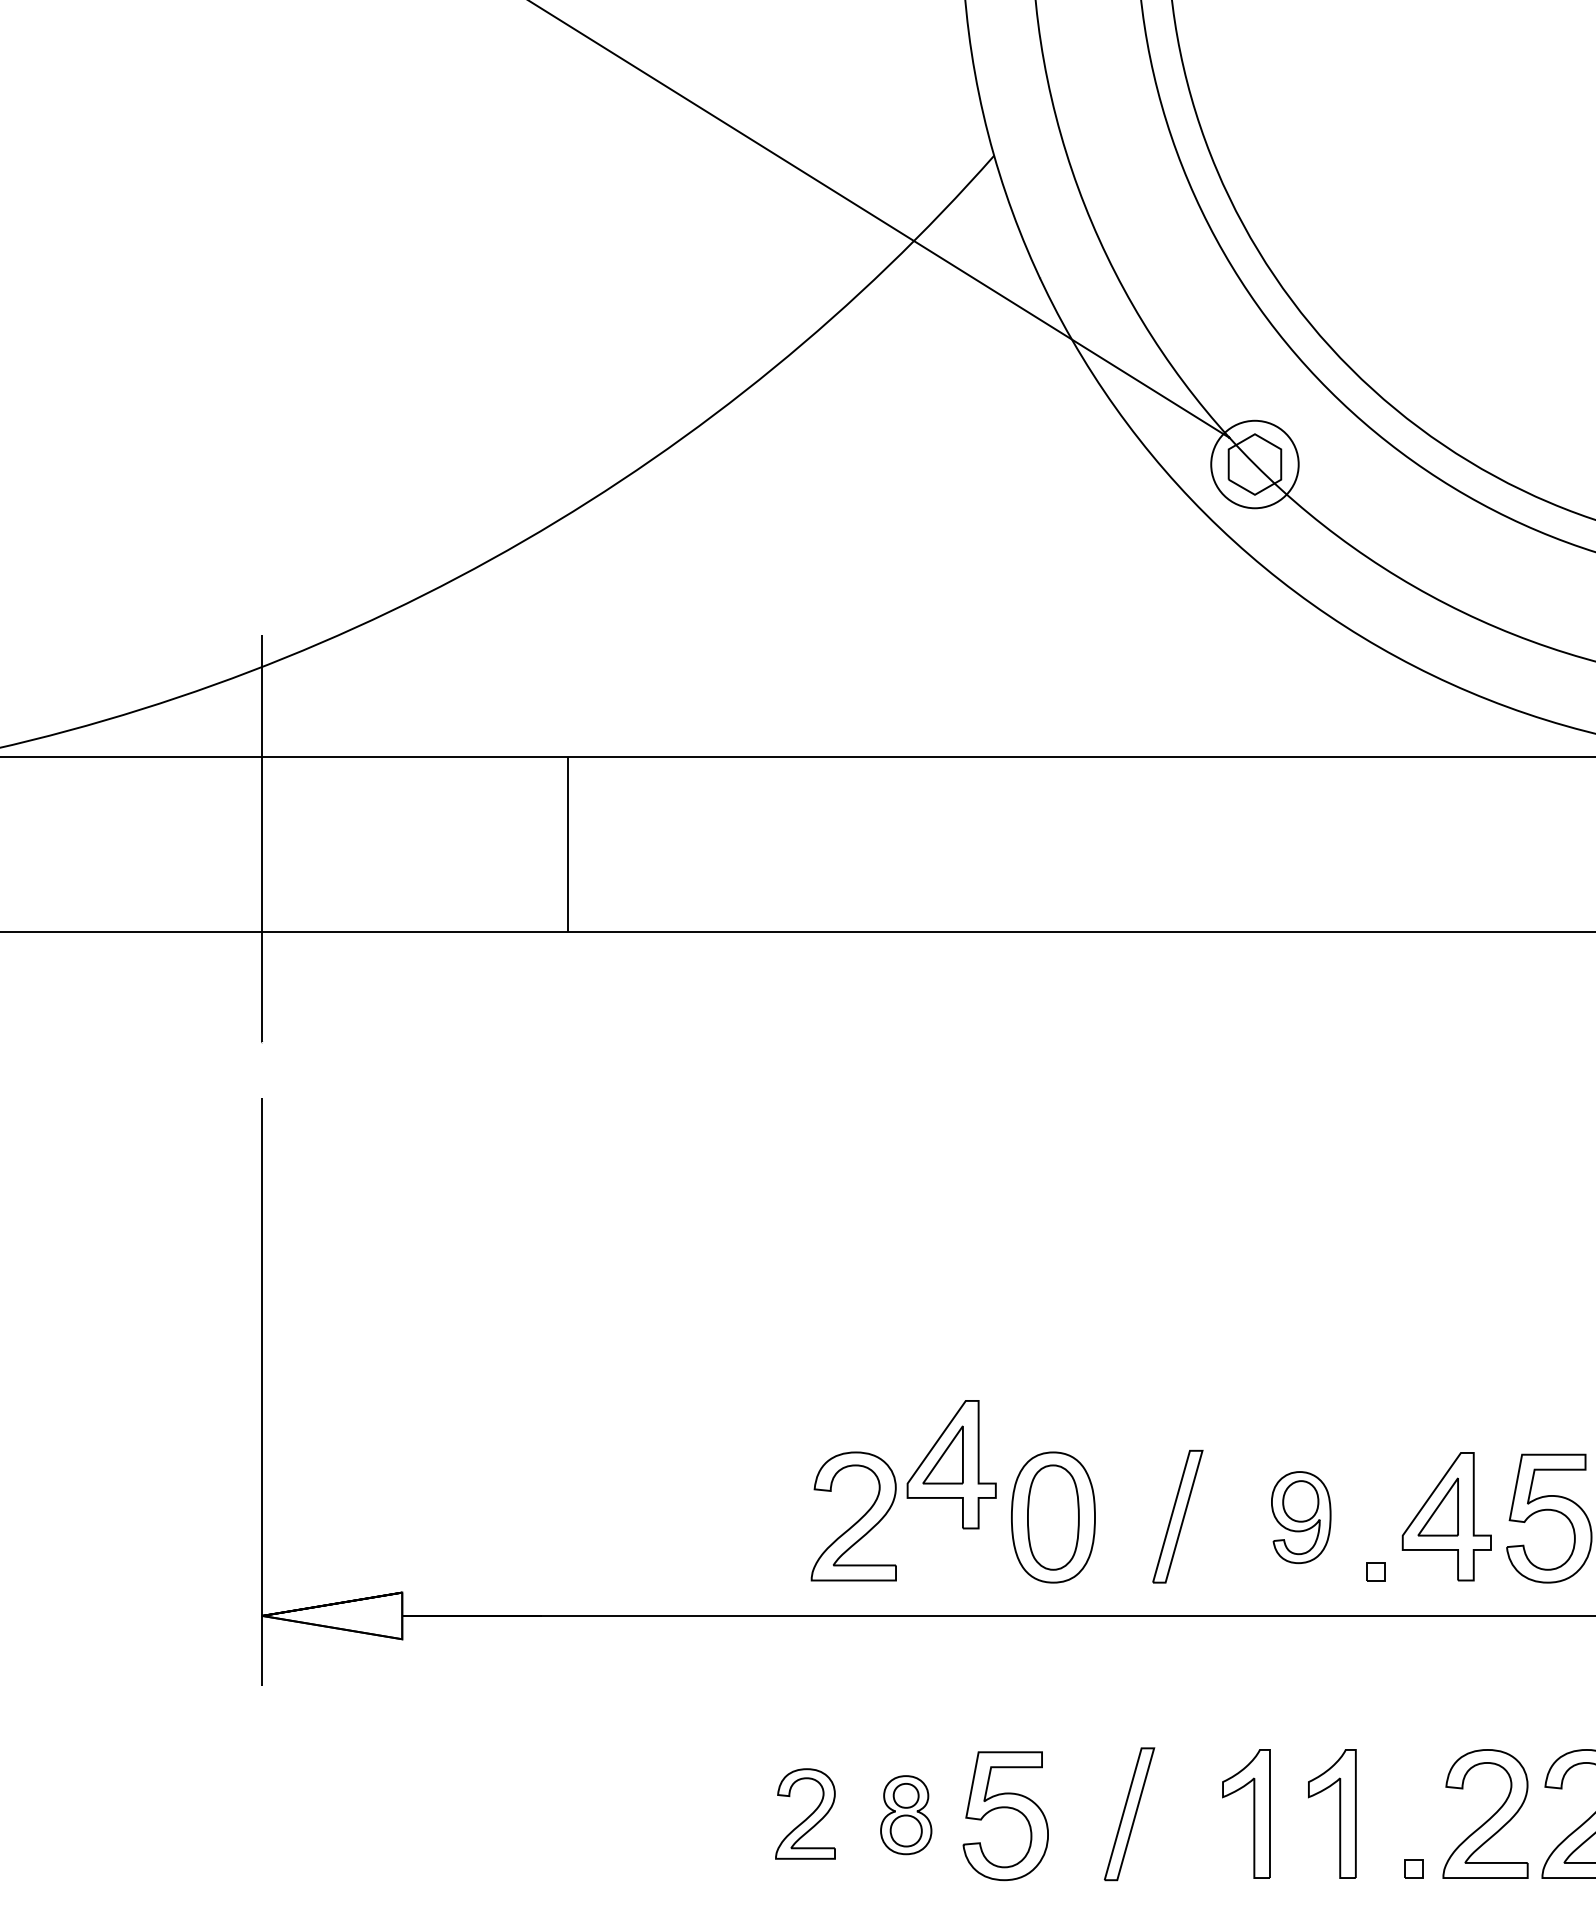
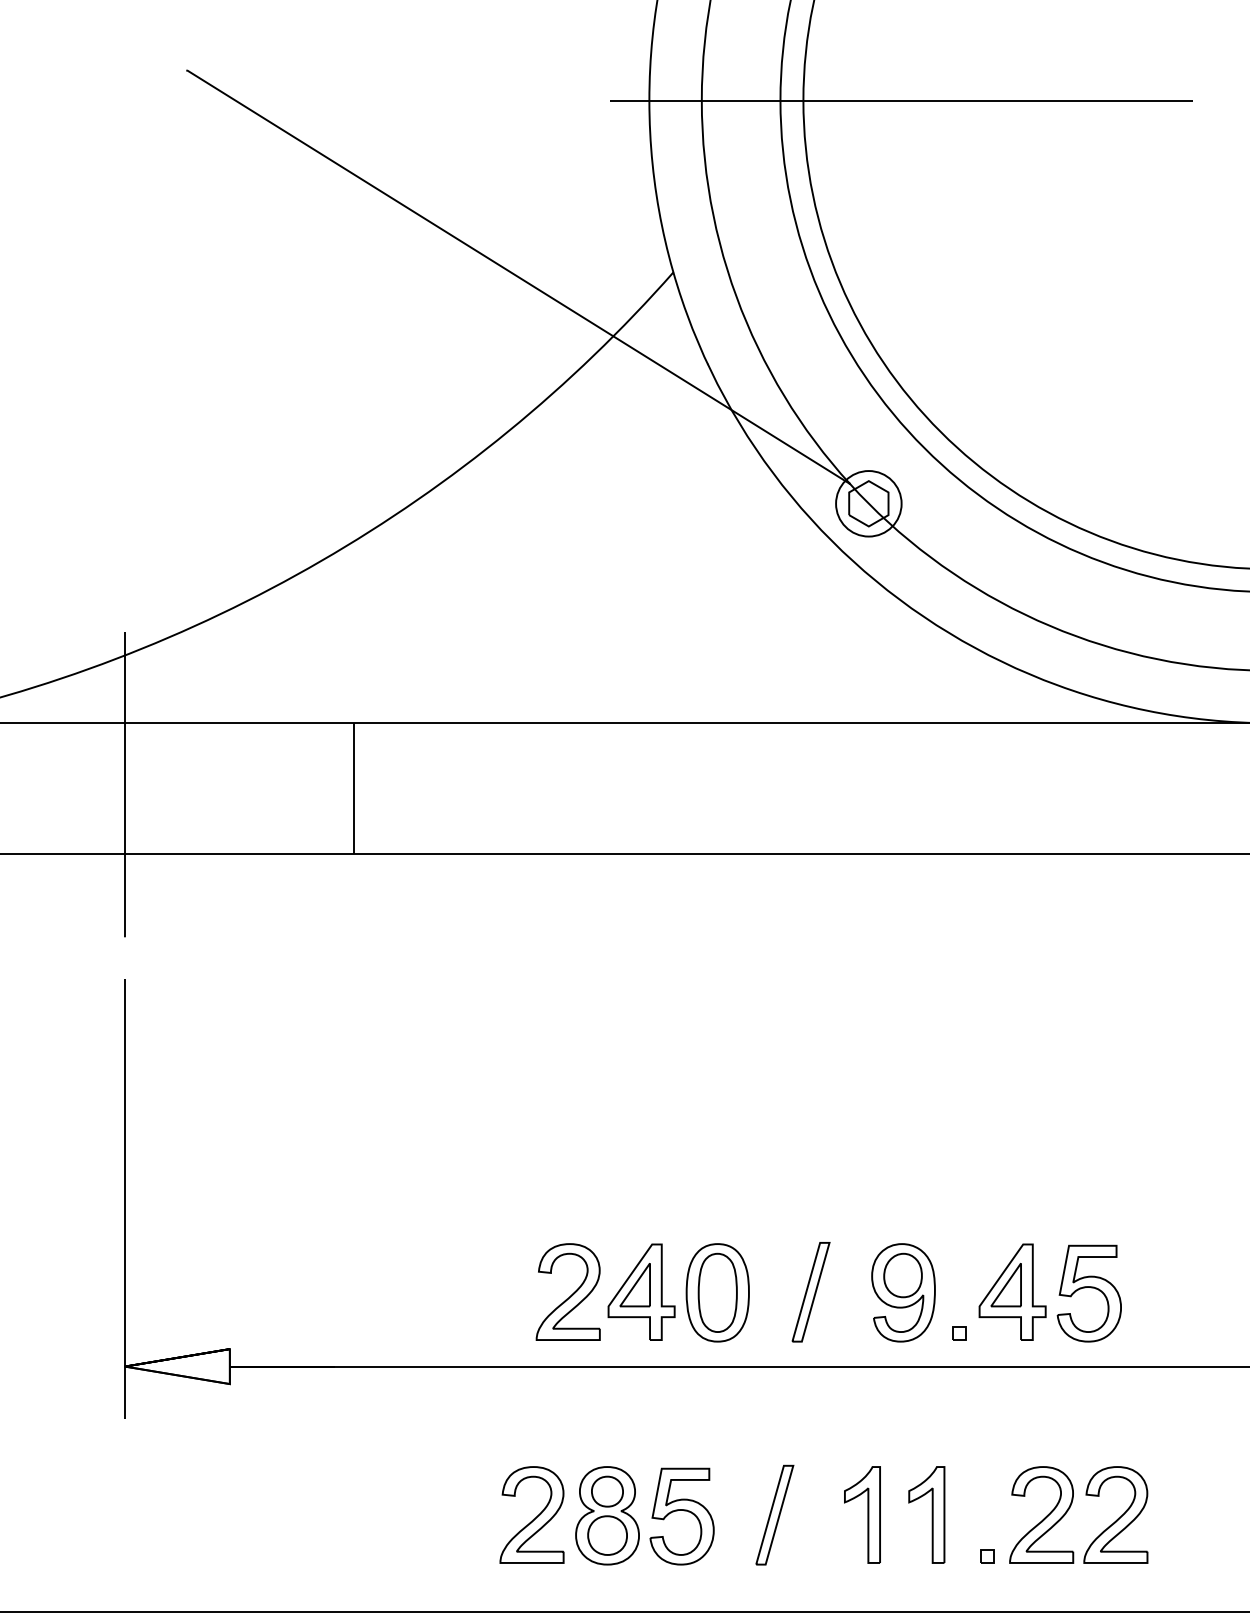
part: (951, 1463) -> (641, 1291), moved
part: (1301, 1517) -> (903, 1292), size x1.43
part: (804, 1813) -> (531, 1514), size x1.43
part: (906, 1814) -> (607, 1515), size x1.67

